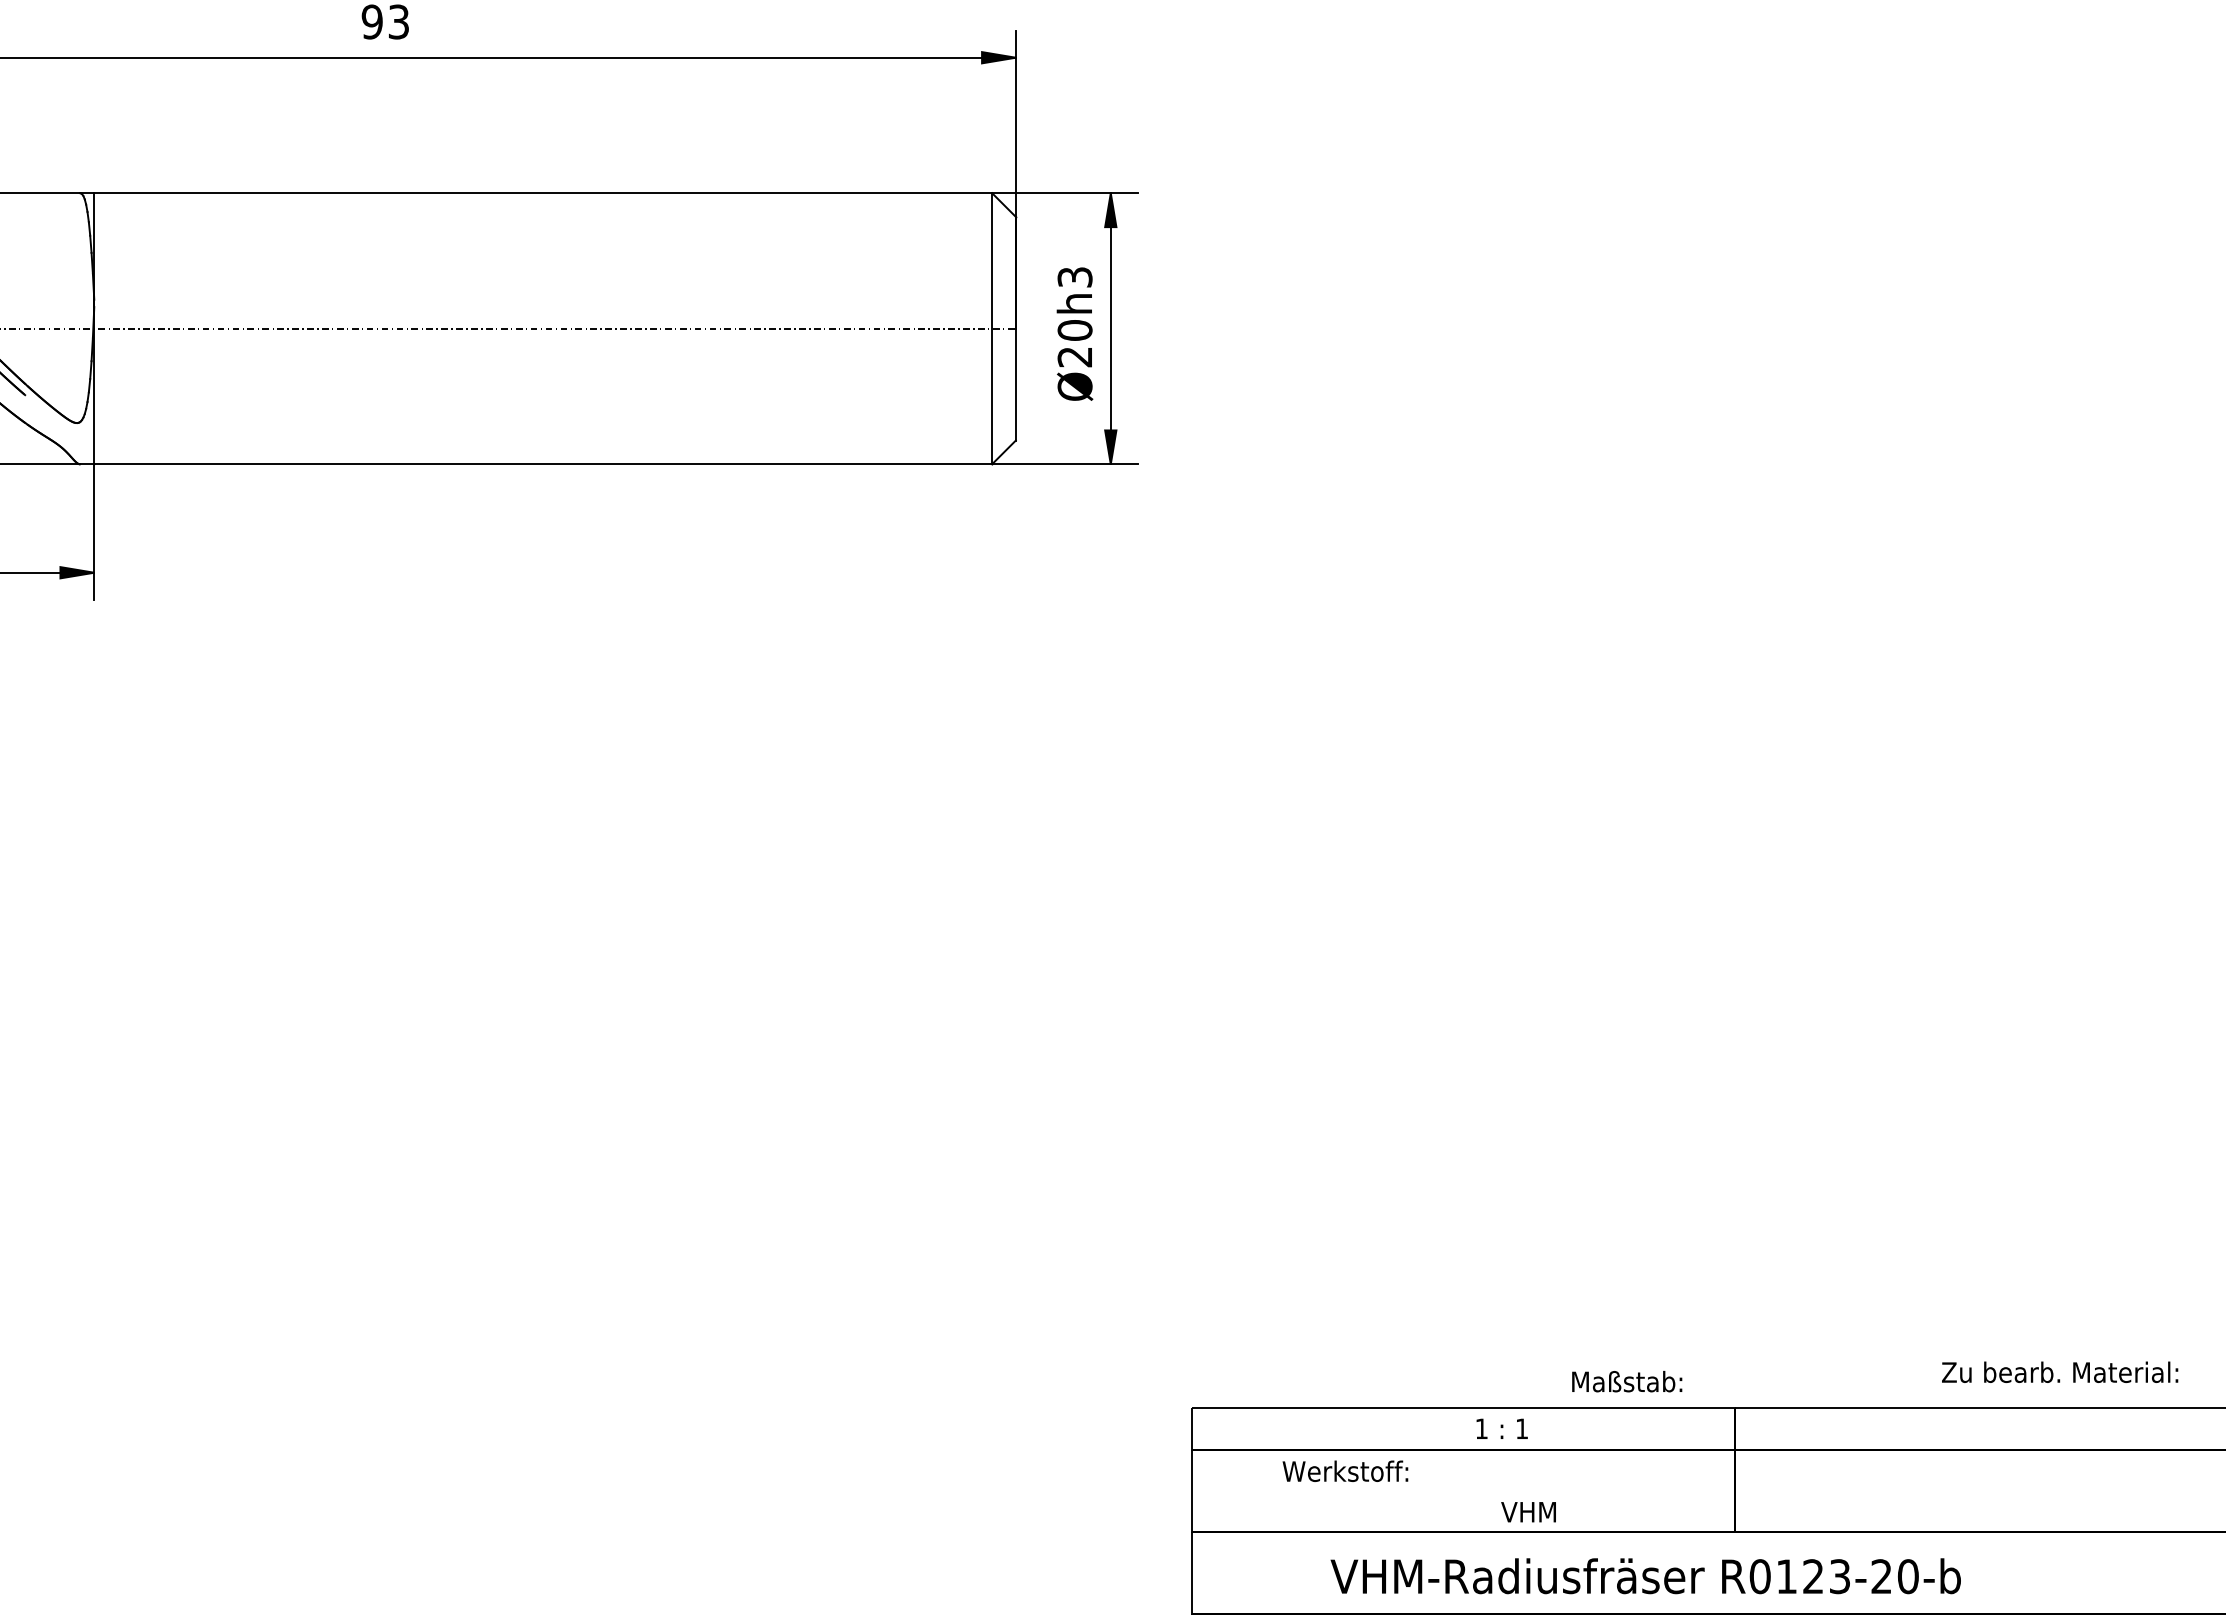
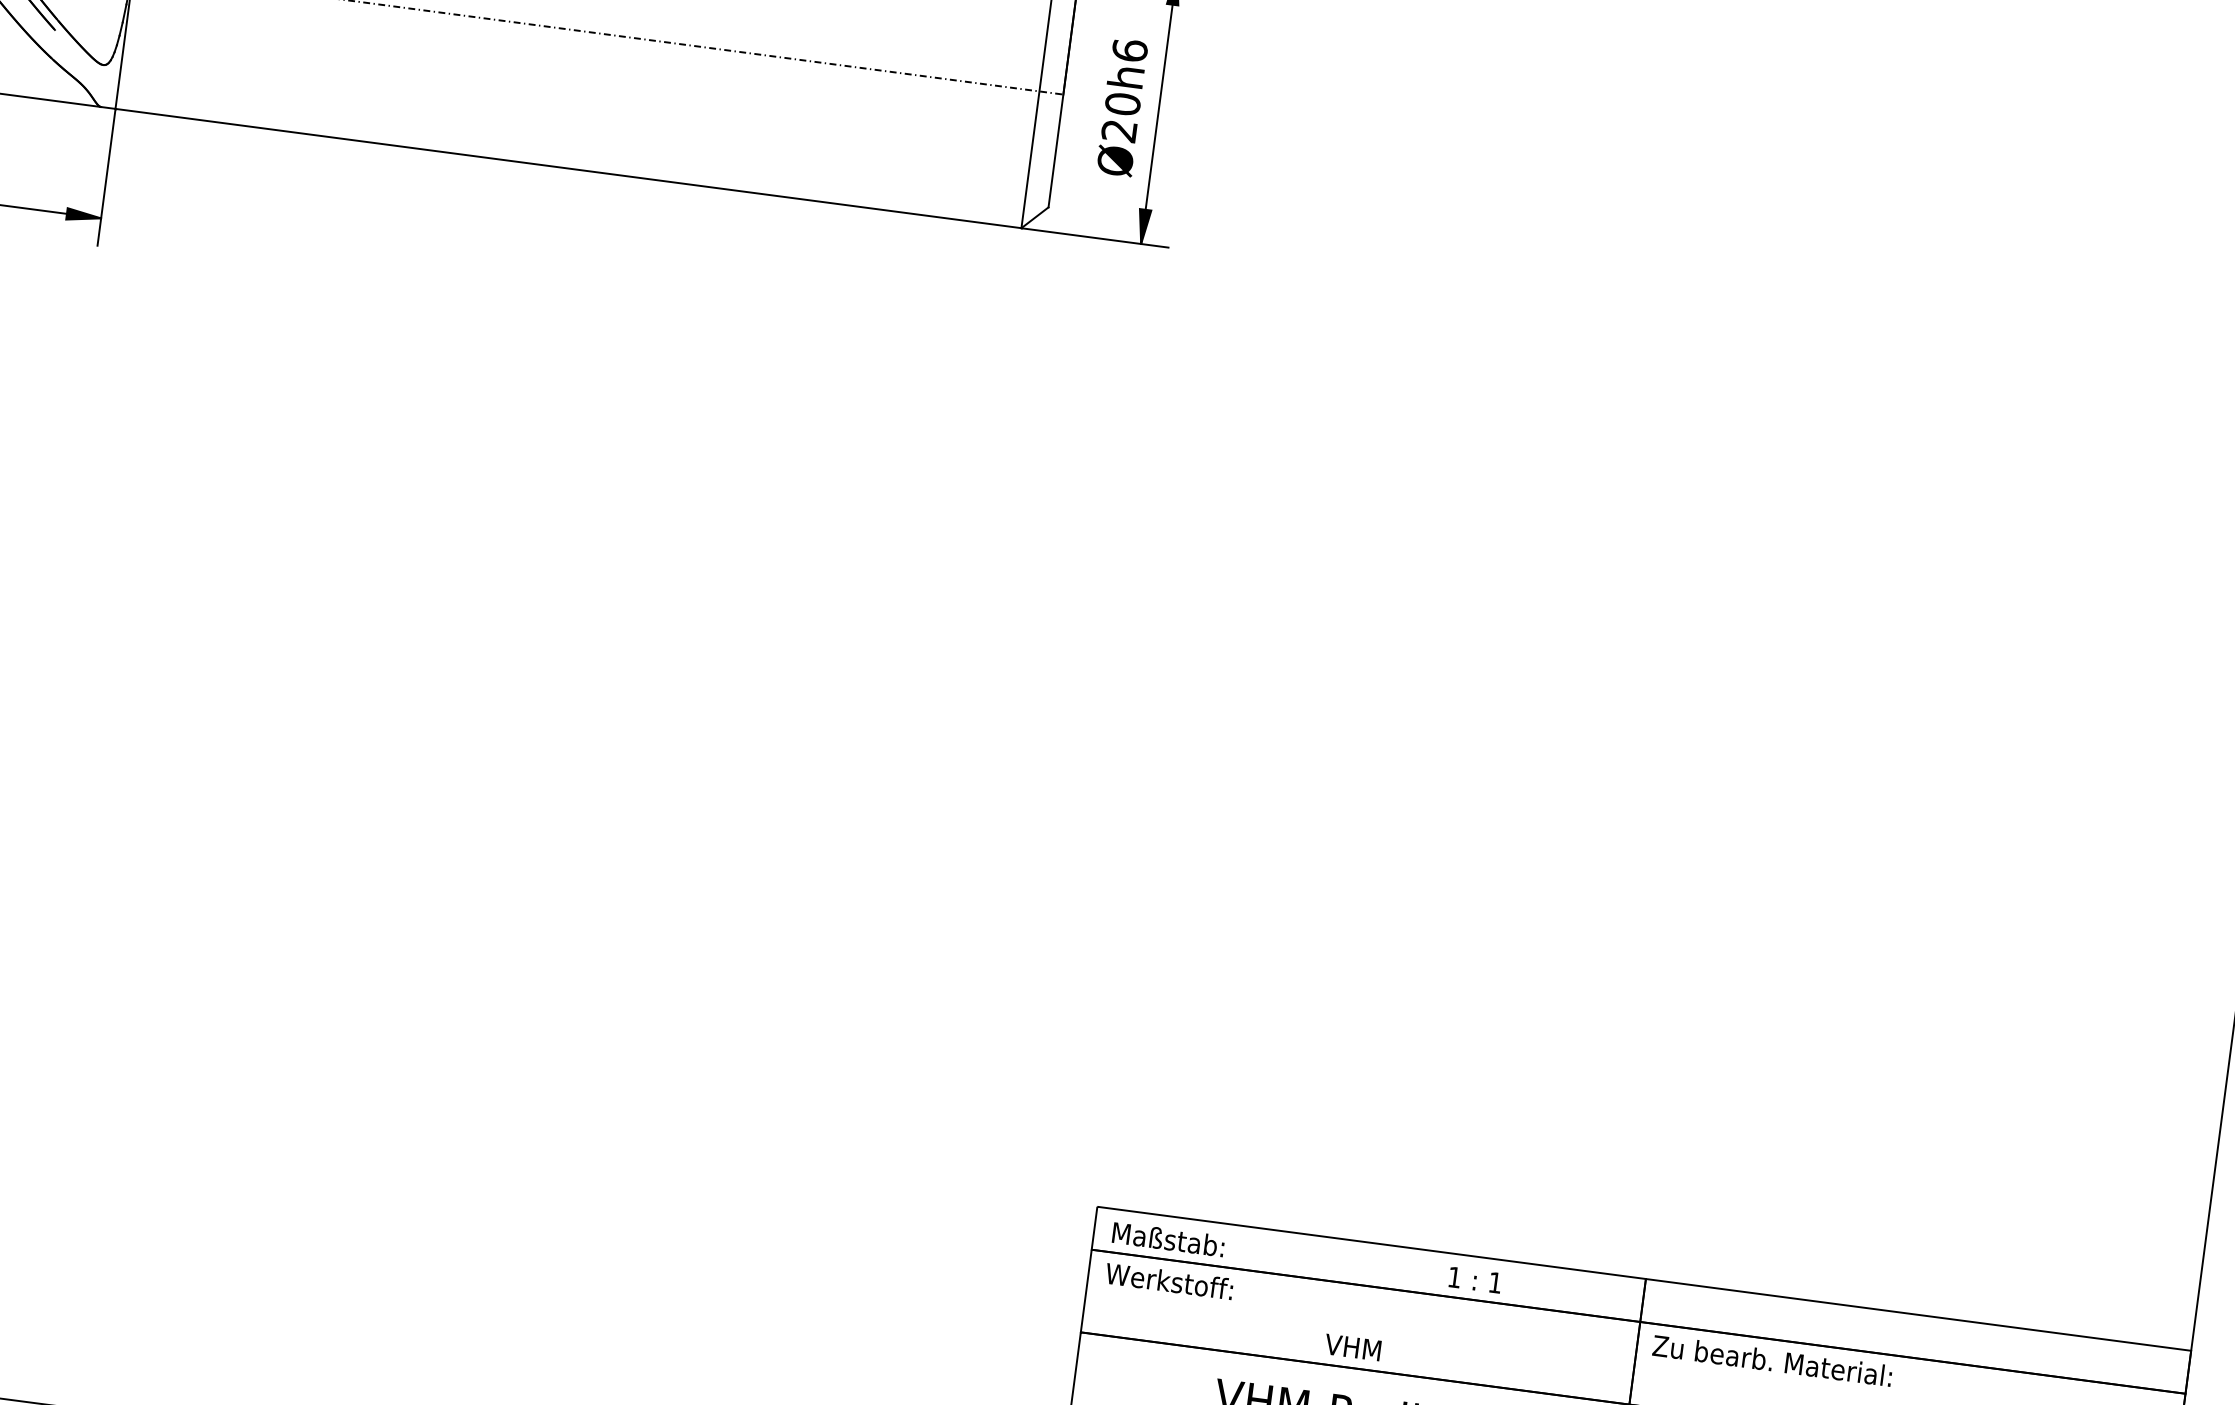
text: (1074, 276) -> (1129, 49), Ø20h3 -> Ø20h6
text: (2060, 1371) -> (1773, 1360), moved
text: (1627, 1381) -> (1168, 1239), moved
text: (1501, 1428) -> (1474, 1279), moved
text: (1345, 1470) -> (1169, 1280), moved
text: (1528, 1512) -> (1352, 1347), moved

